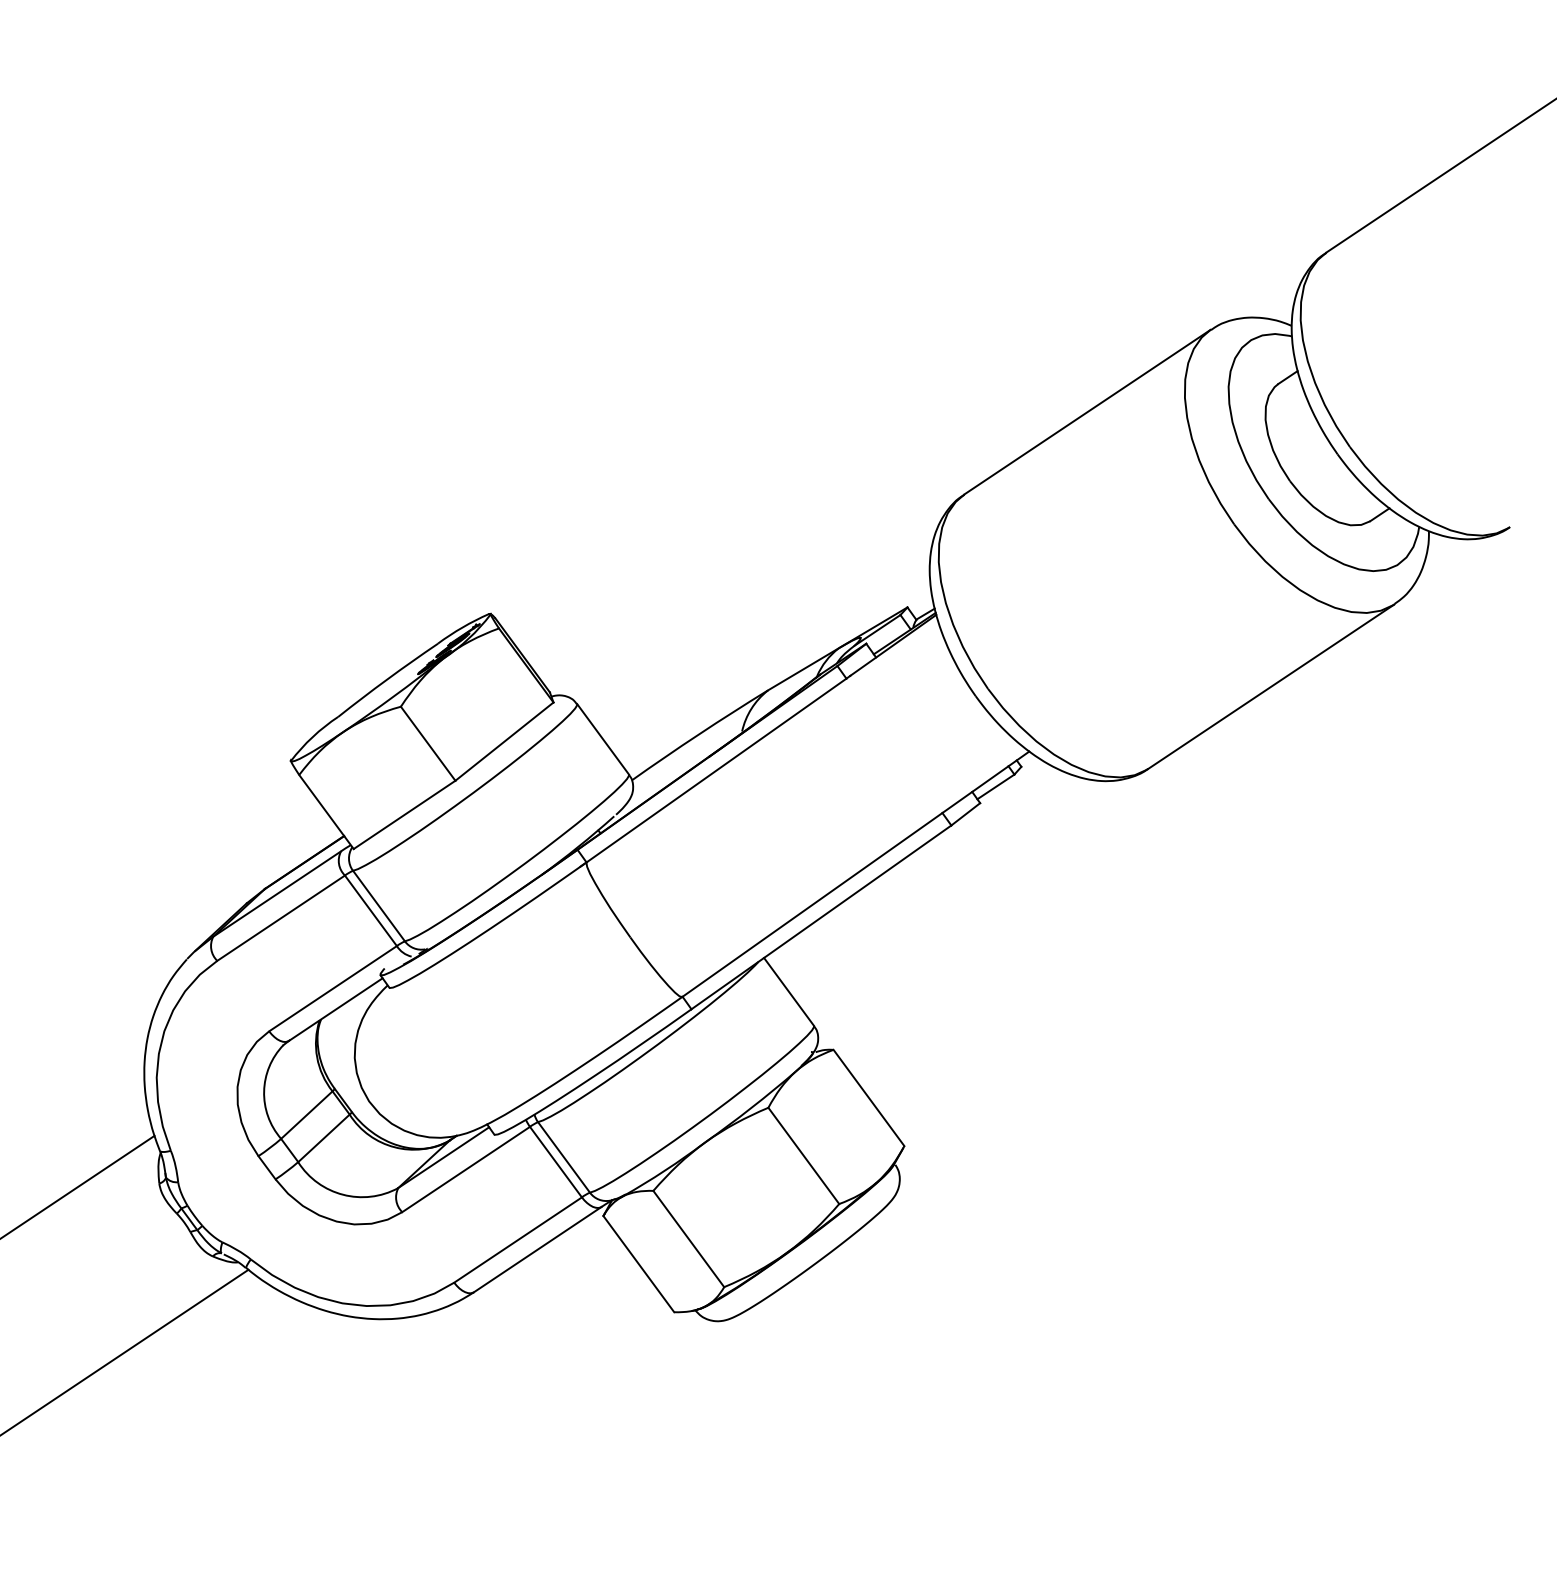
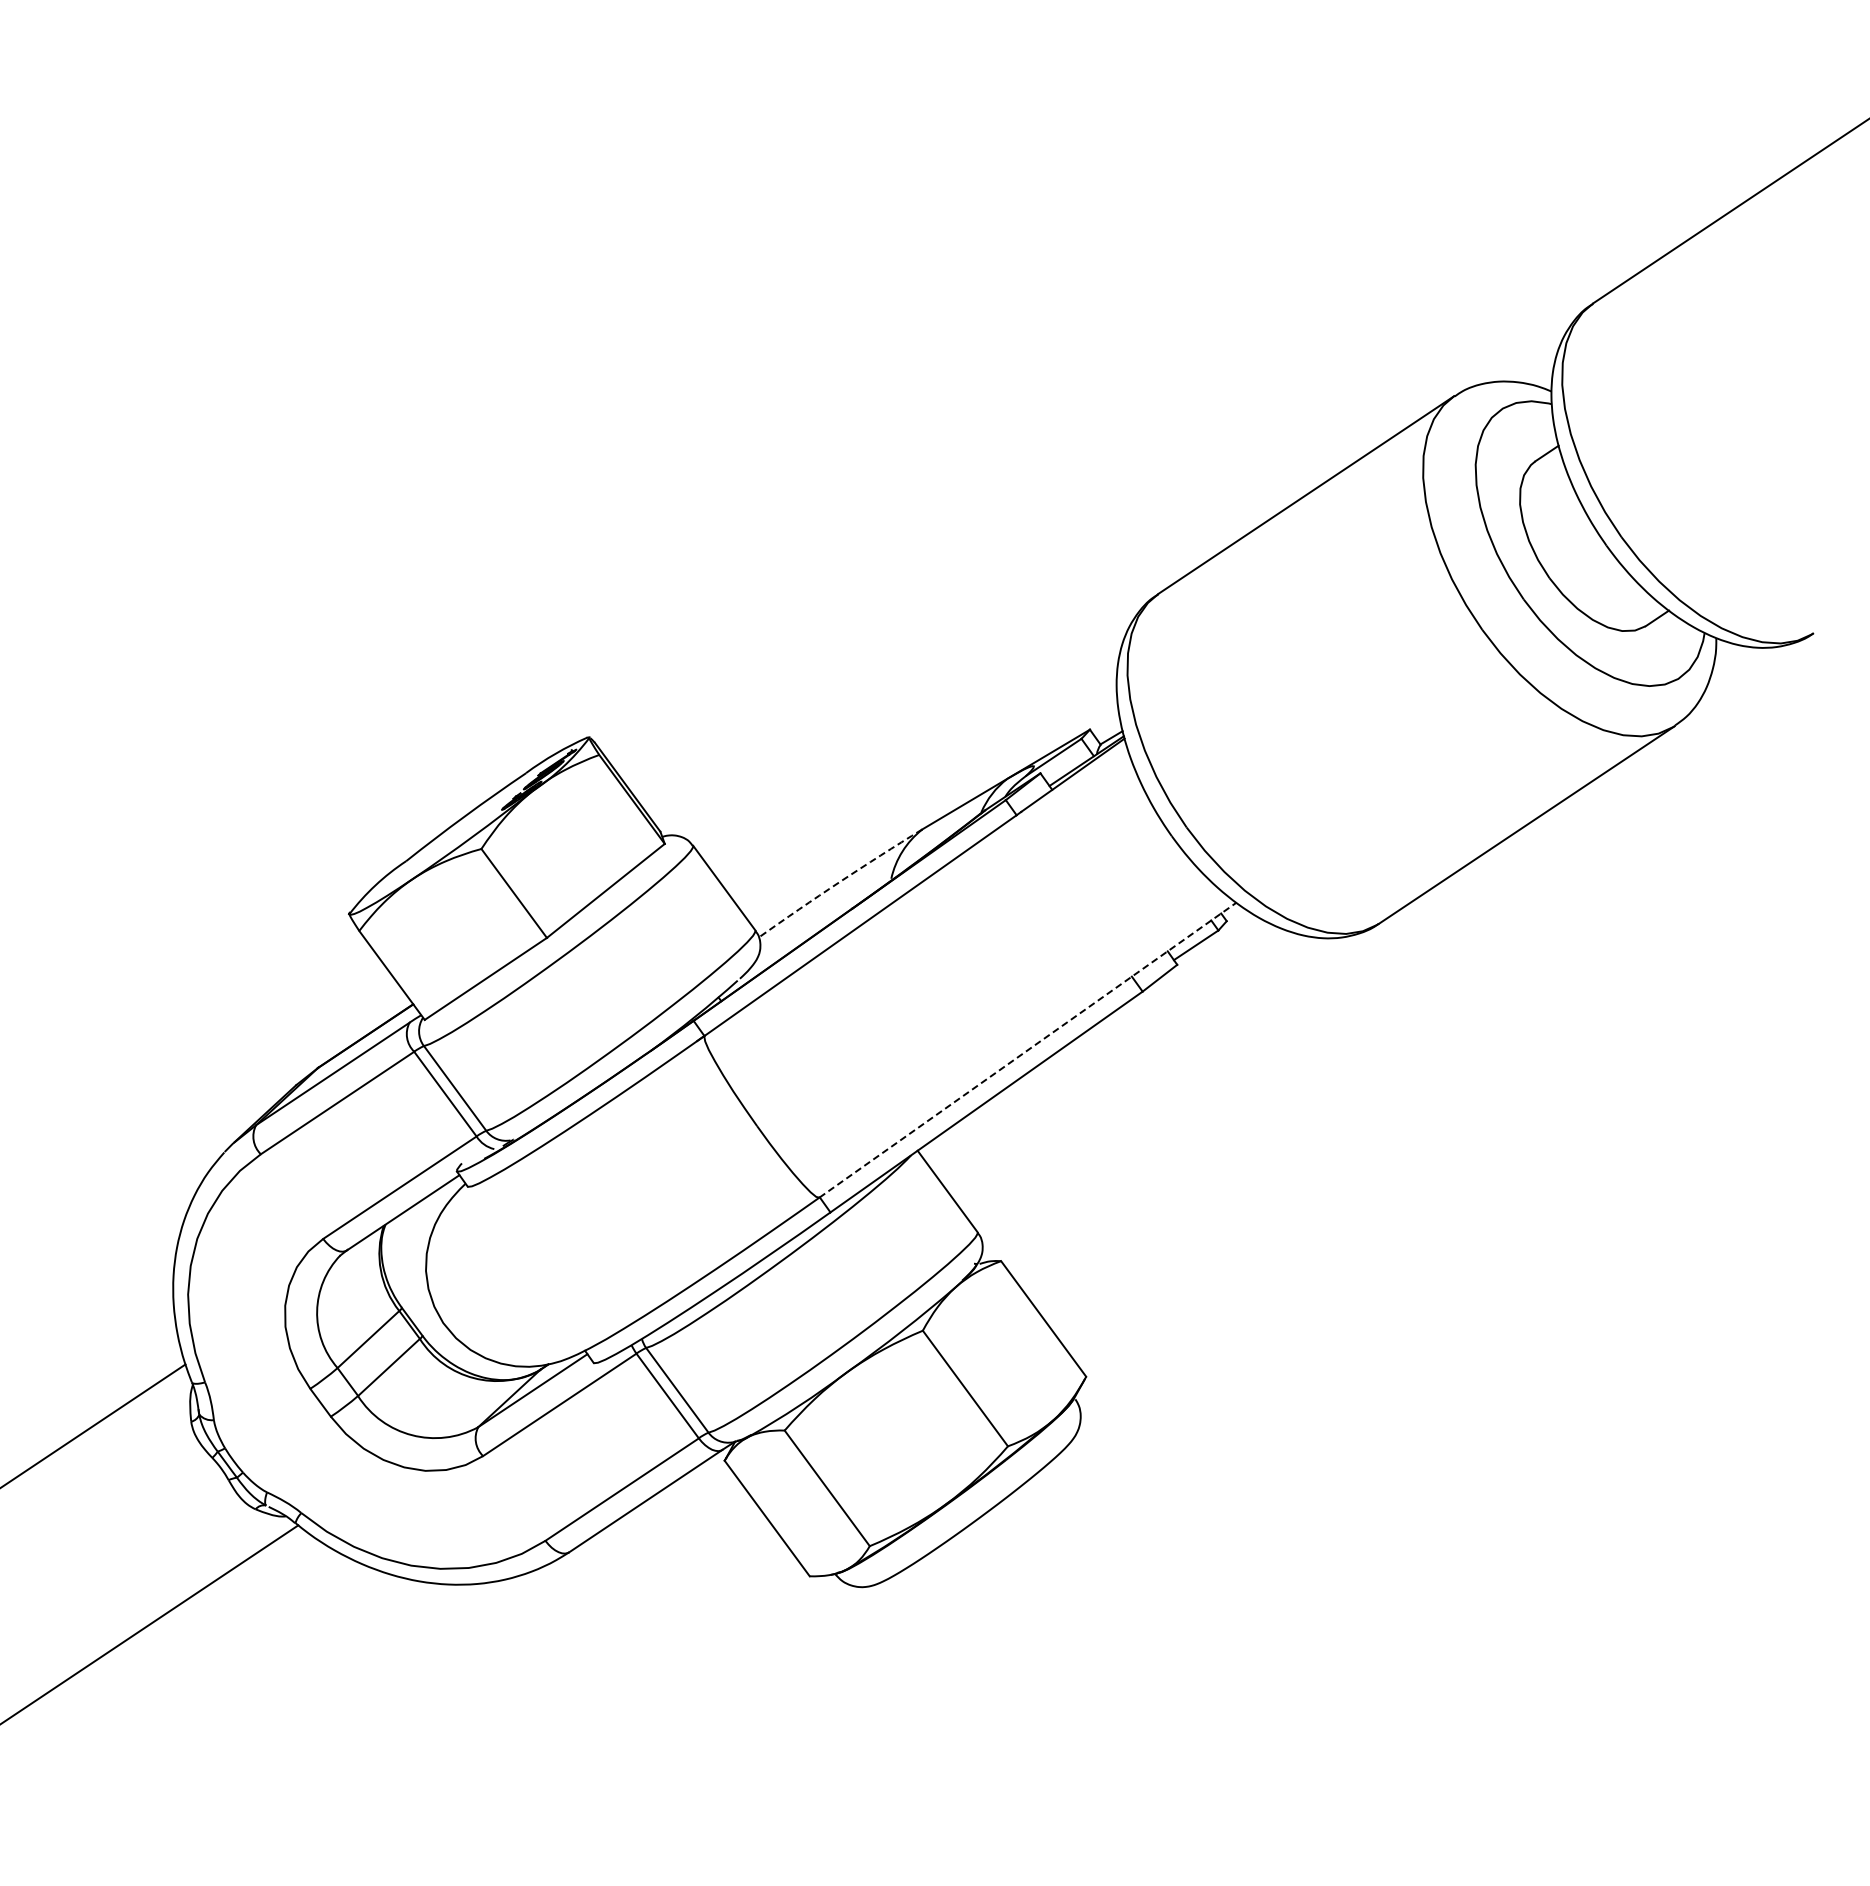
arc: (698, 734) -> (839, 882), solid -> dashed
line: (856, 873) -> (1028, 1049), solid -> dashed

